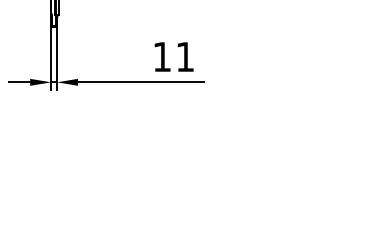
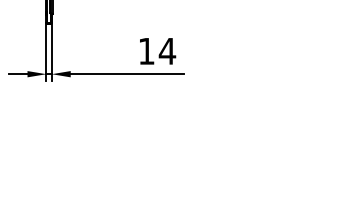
text: (184, 56) -> (166, 50), 11 -> 14

